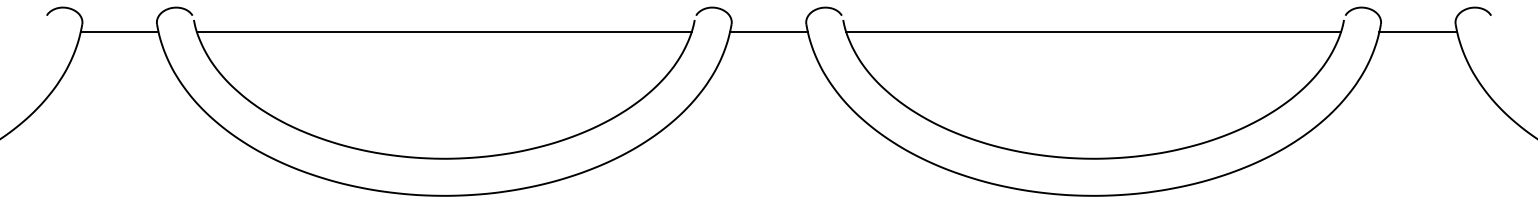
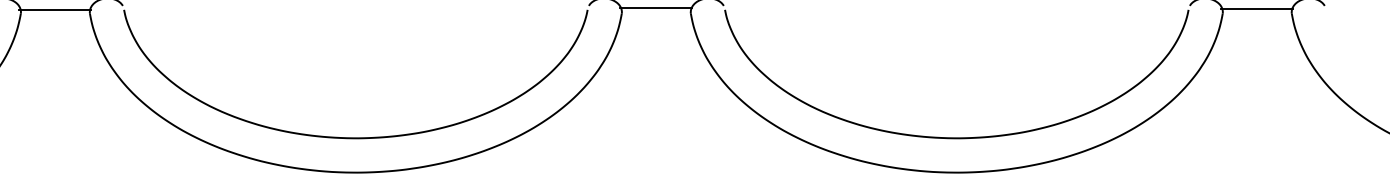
line: (119, 31) -> (55, 10), moved
line: (443, 31) -> (355, 20), removed
line: (768, 31) -> (655, 7), moved
line: (1093, 31) -> (956, 20), removed
line: (1418, 31) -> (1257, 8), moved

